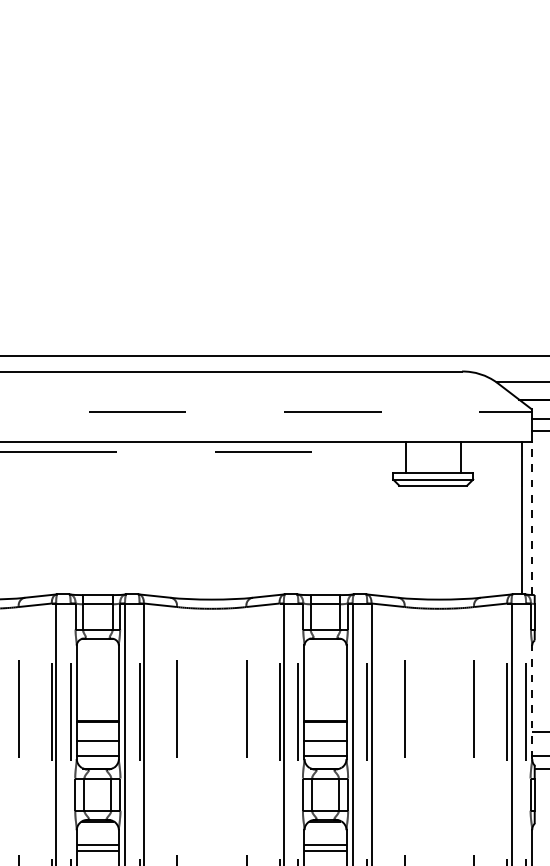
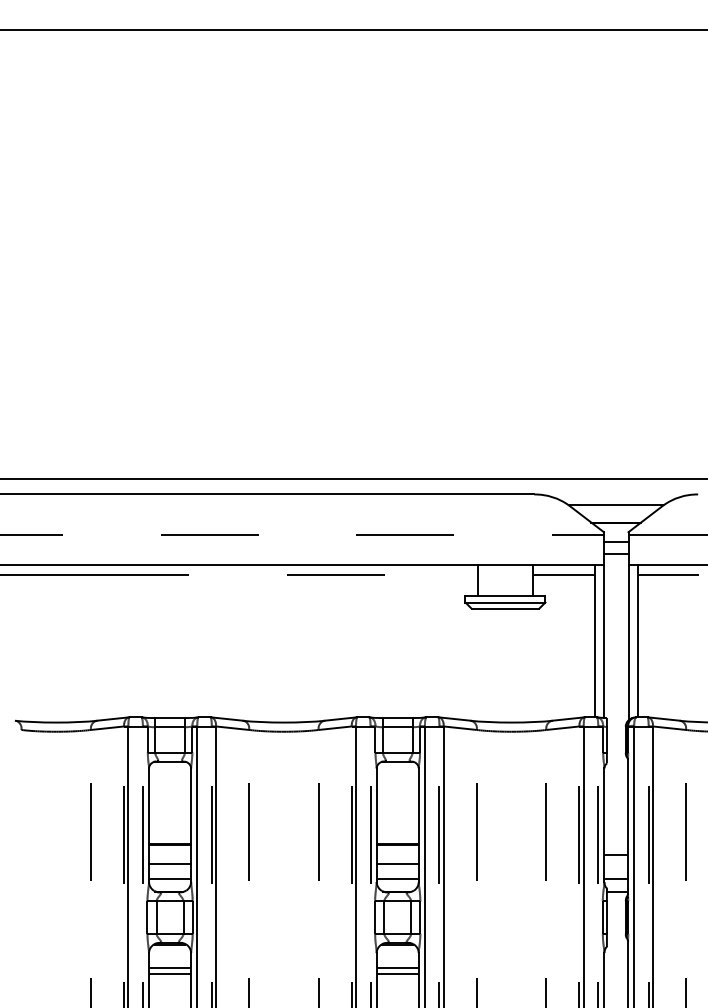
line: (491, 452) -> (563, 575), added
line: (531, 518) -> (603, 641), dashed -> solid
line: (532, 702) -> (604, 825), dashed -> solid

